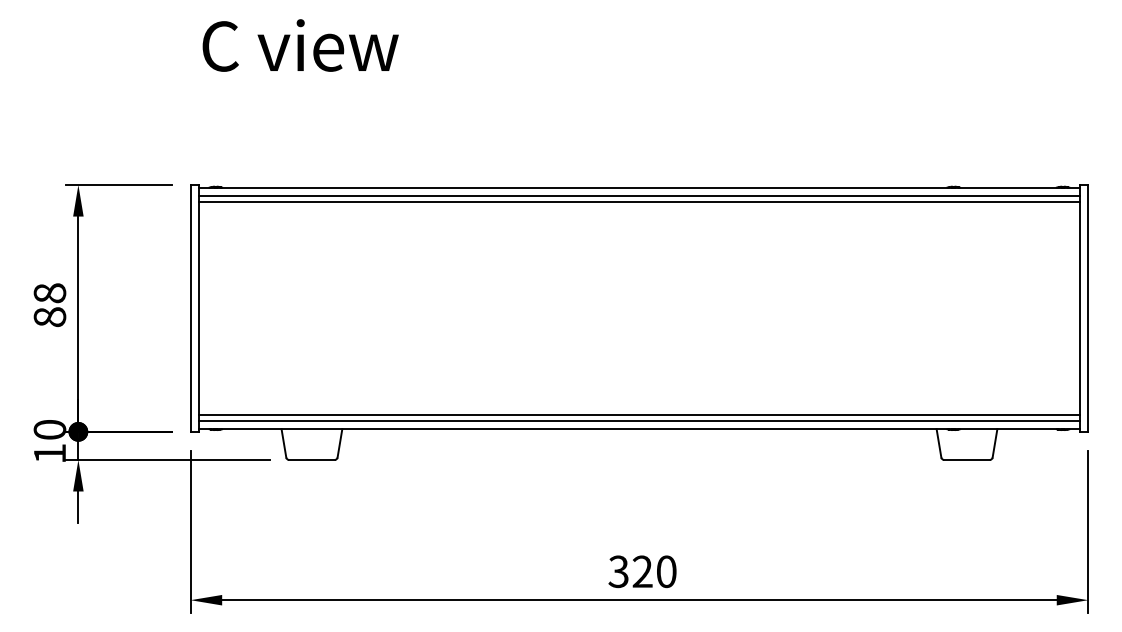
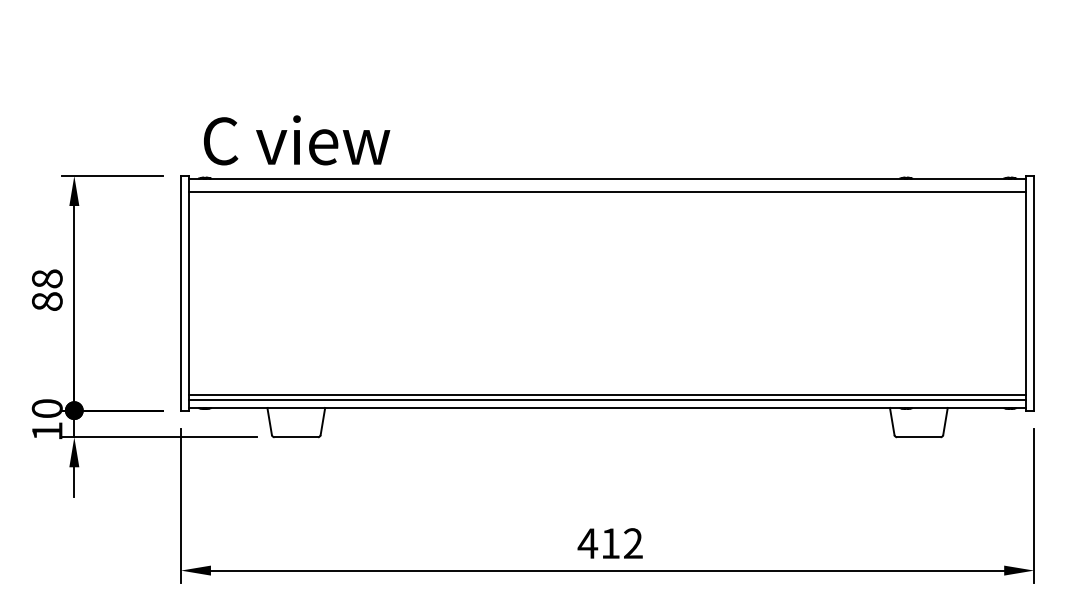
text: (300, 45) -> (296, 140), moved
line: (639, 196) -> (607, 186), removed
text: (641, 571) -> (609, 543), 320 -> 412

